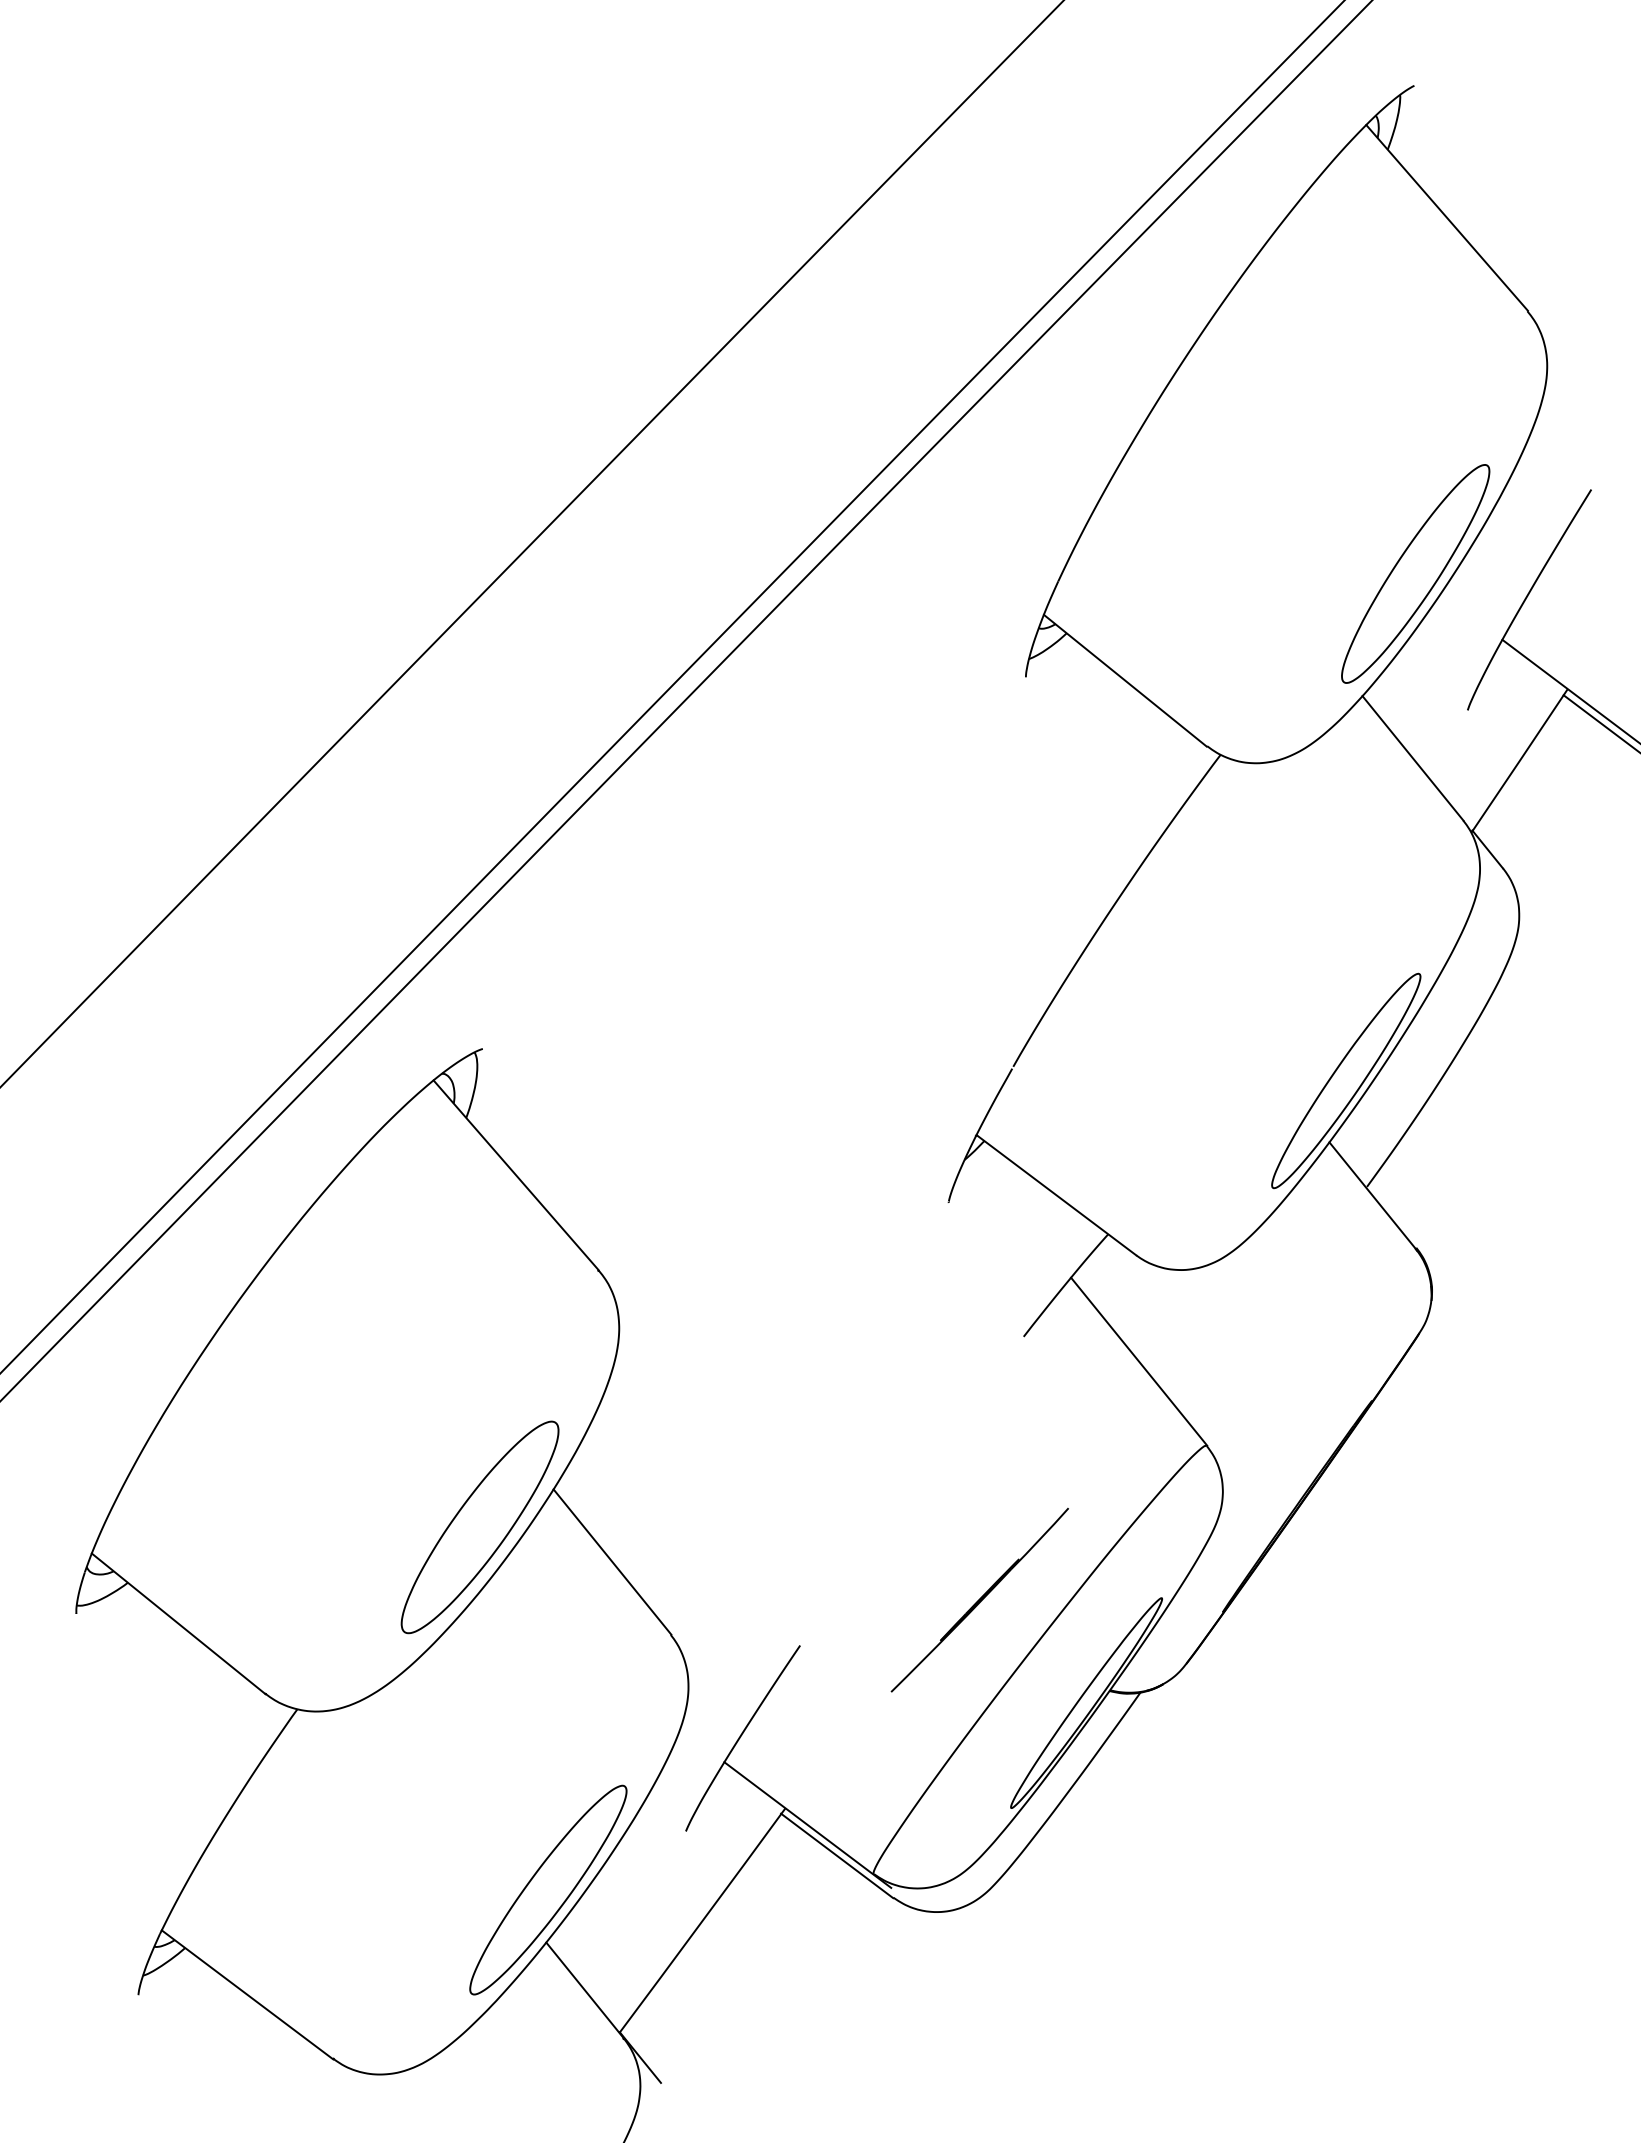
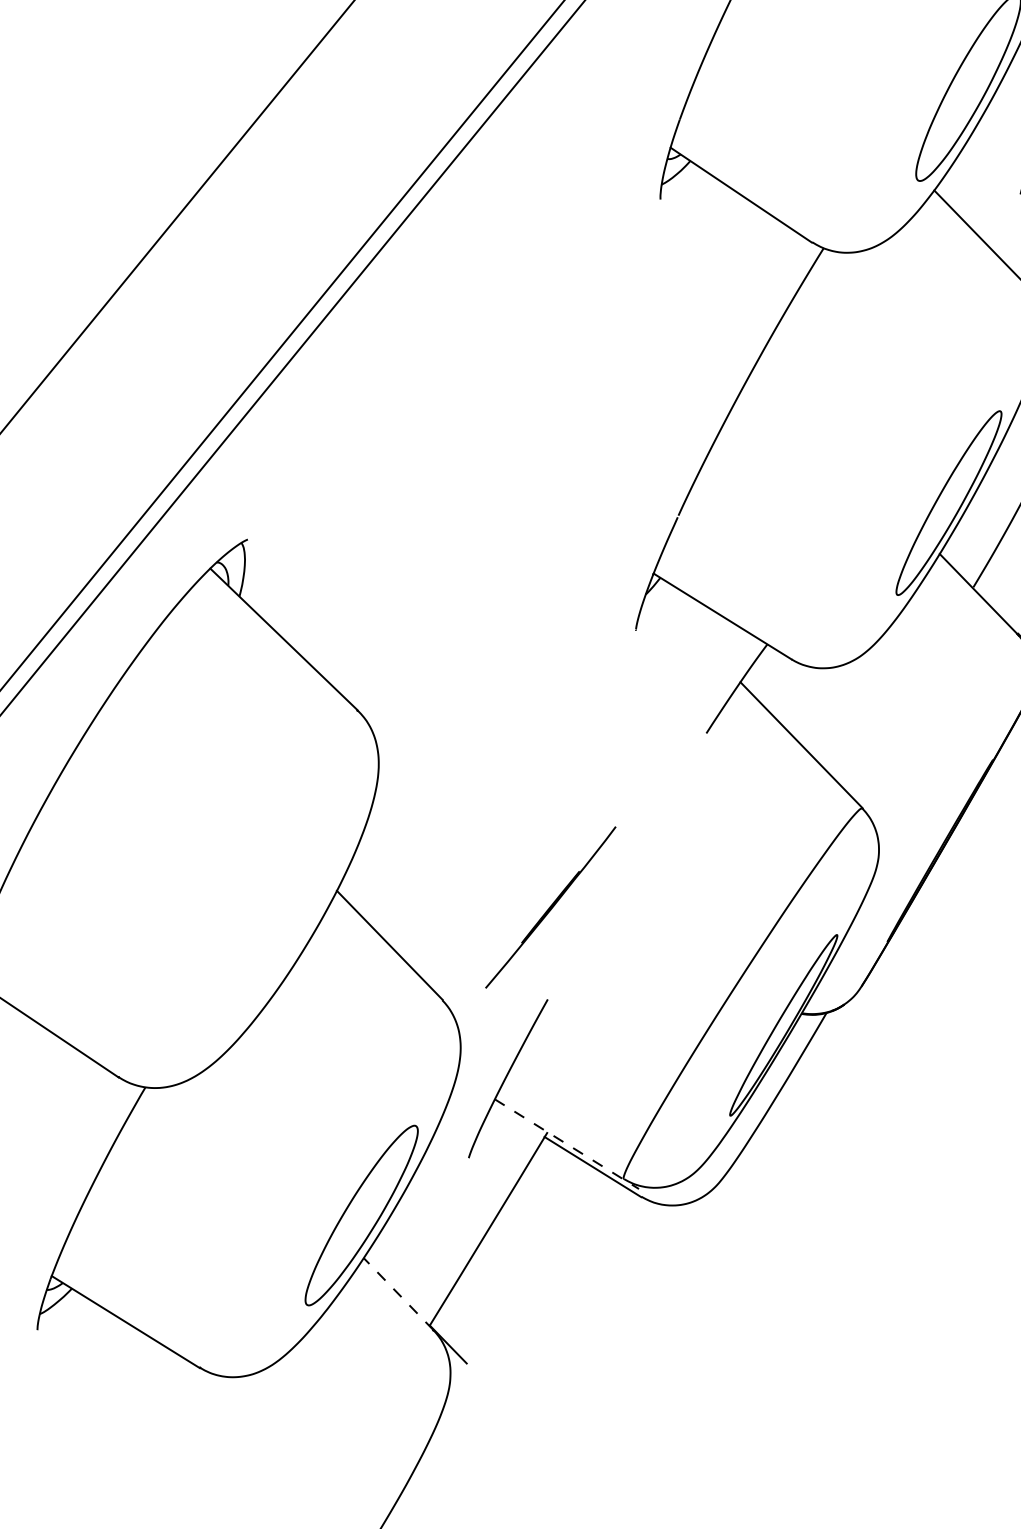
part: (479, 1527) -> (279, 927), removed
part: (979, 1599) -> (550, 907), moved
line: (808, 1825) -> (567, 1144), solid -> dashed
line: (585, 1990) -> (398, 1294), solid -> dashed

